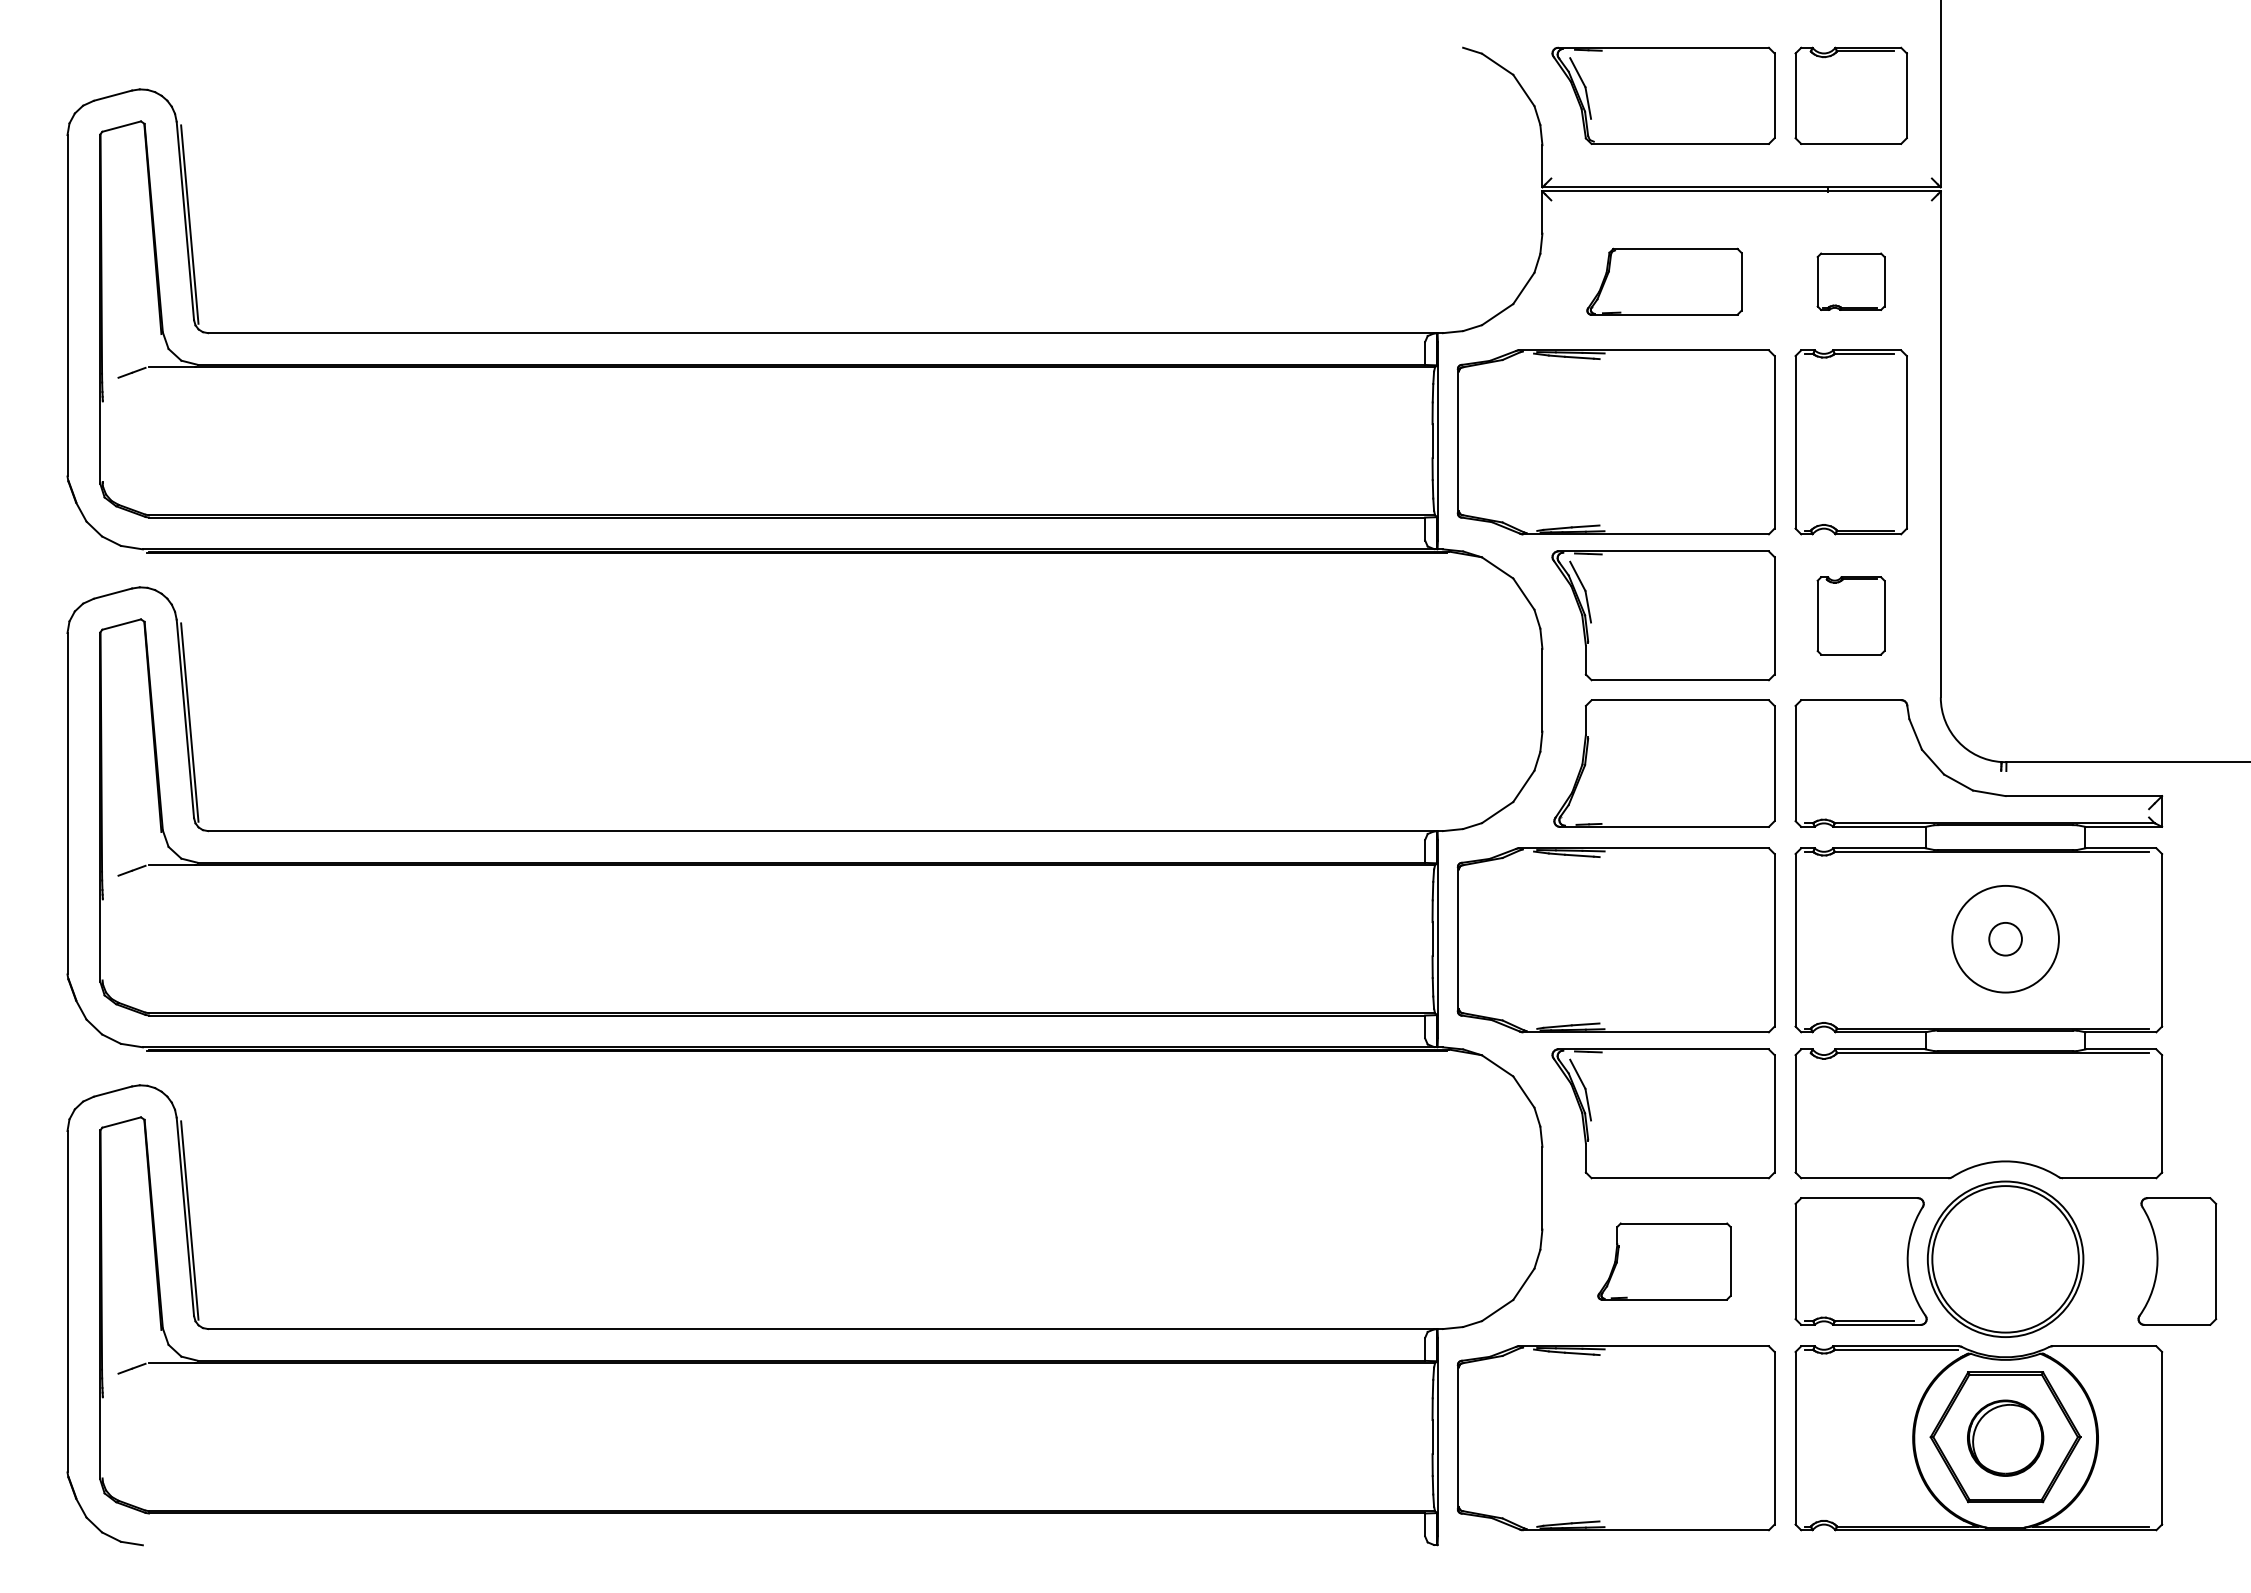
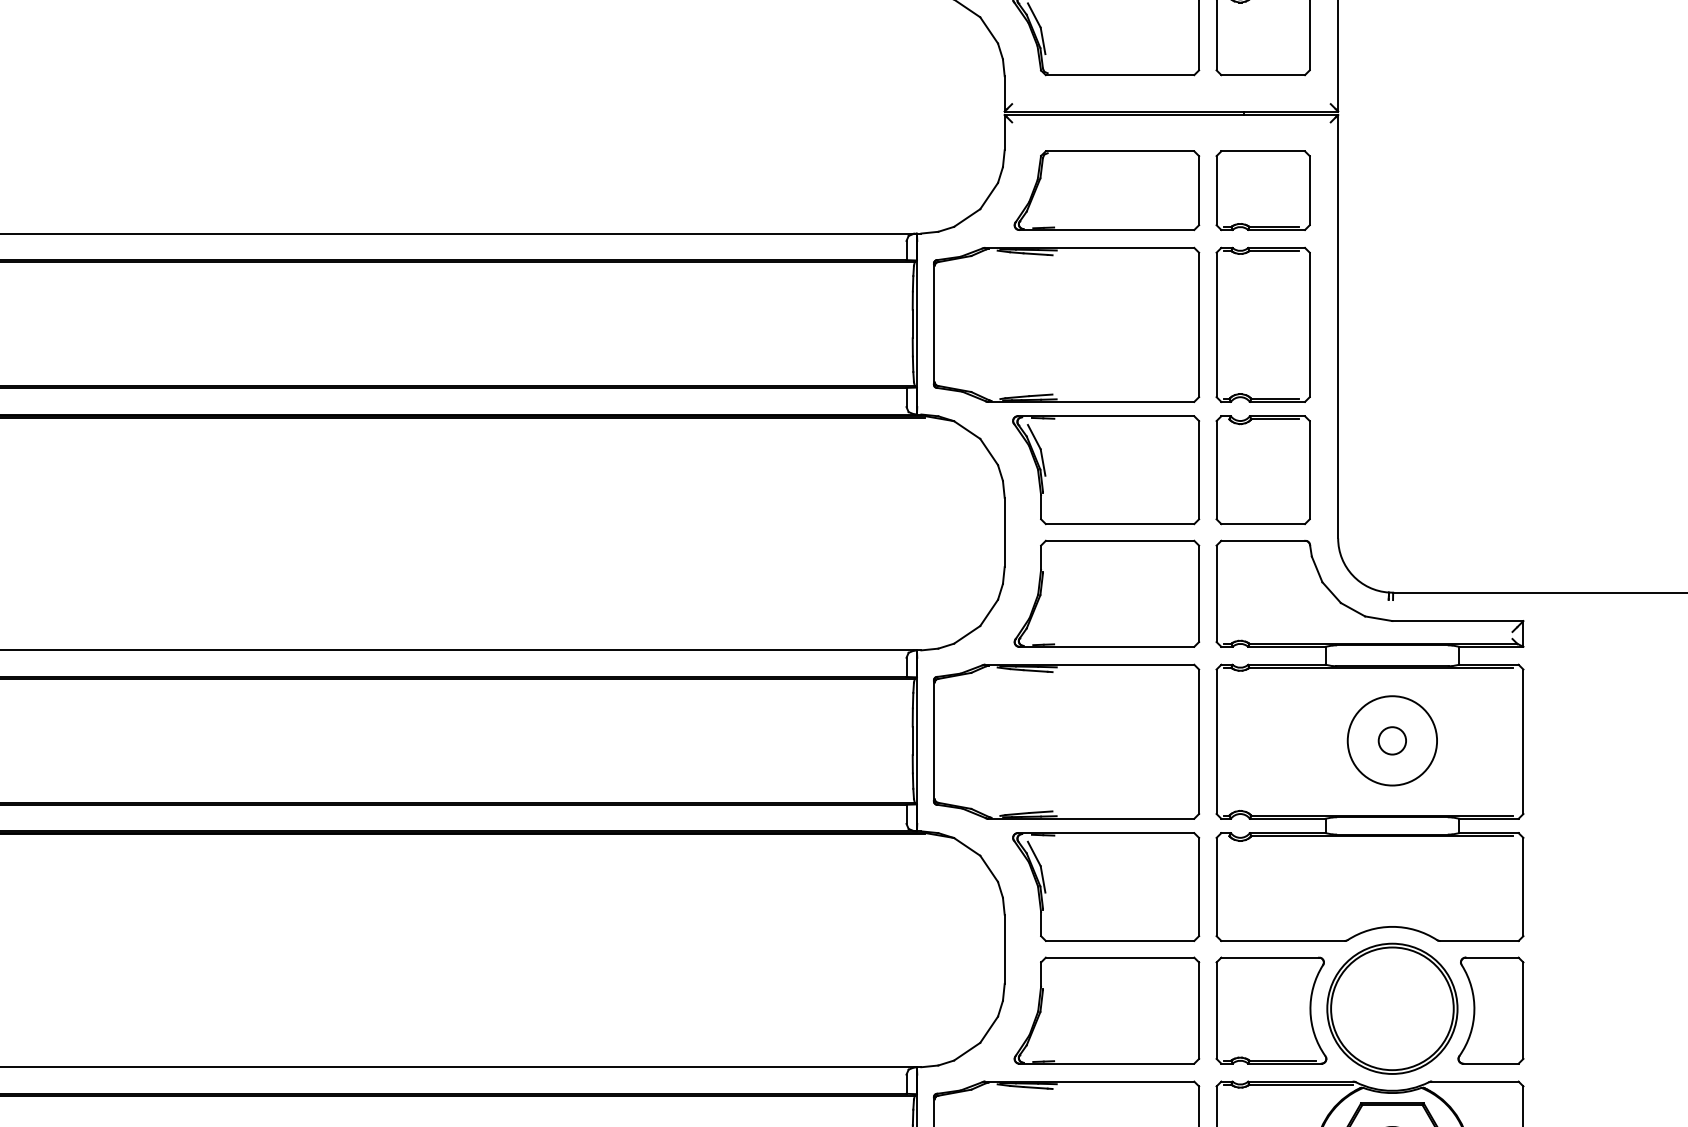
part: (1664, 281) -> (1106, 190), size x1.43
part: (1850, 281) -> (1262, 190), size x1.67
part: (1850, 615) -> (1262, 469), size x1.67
part: (1664, 1261) -> (1106, 1010), size x1.67
part: (2177, 1261) -> (1491, 1010), moved

